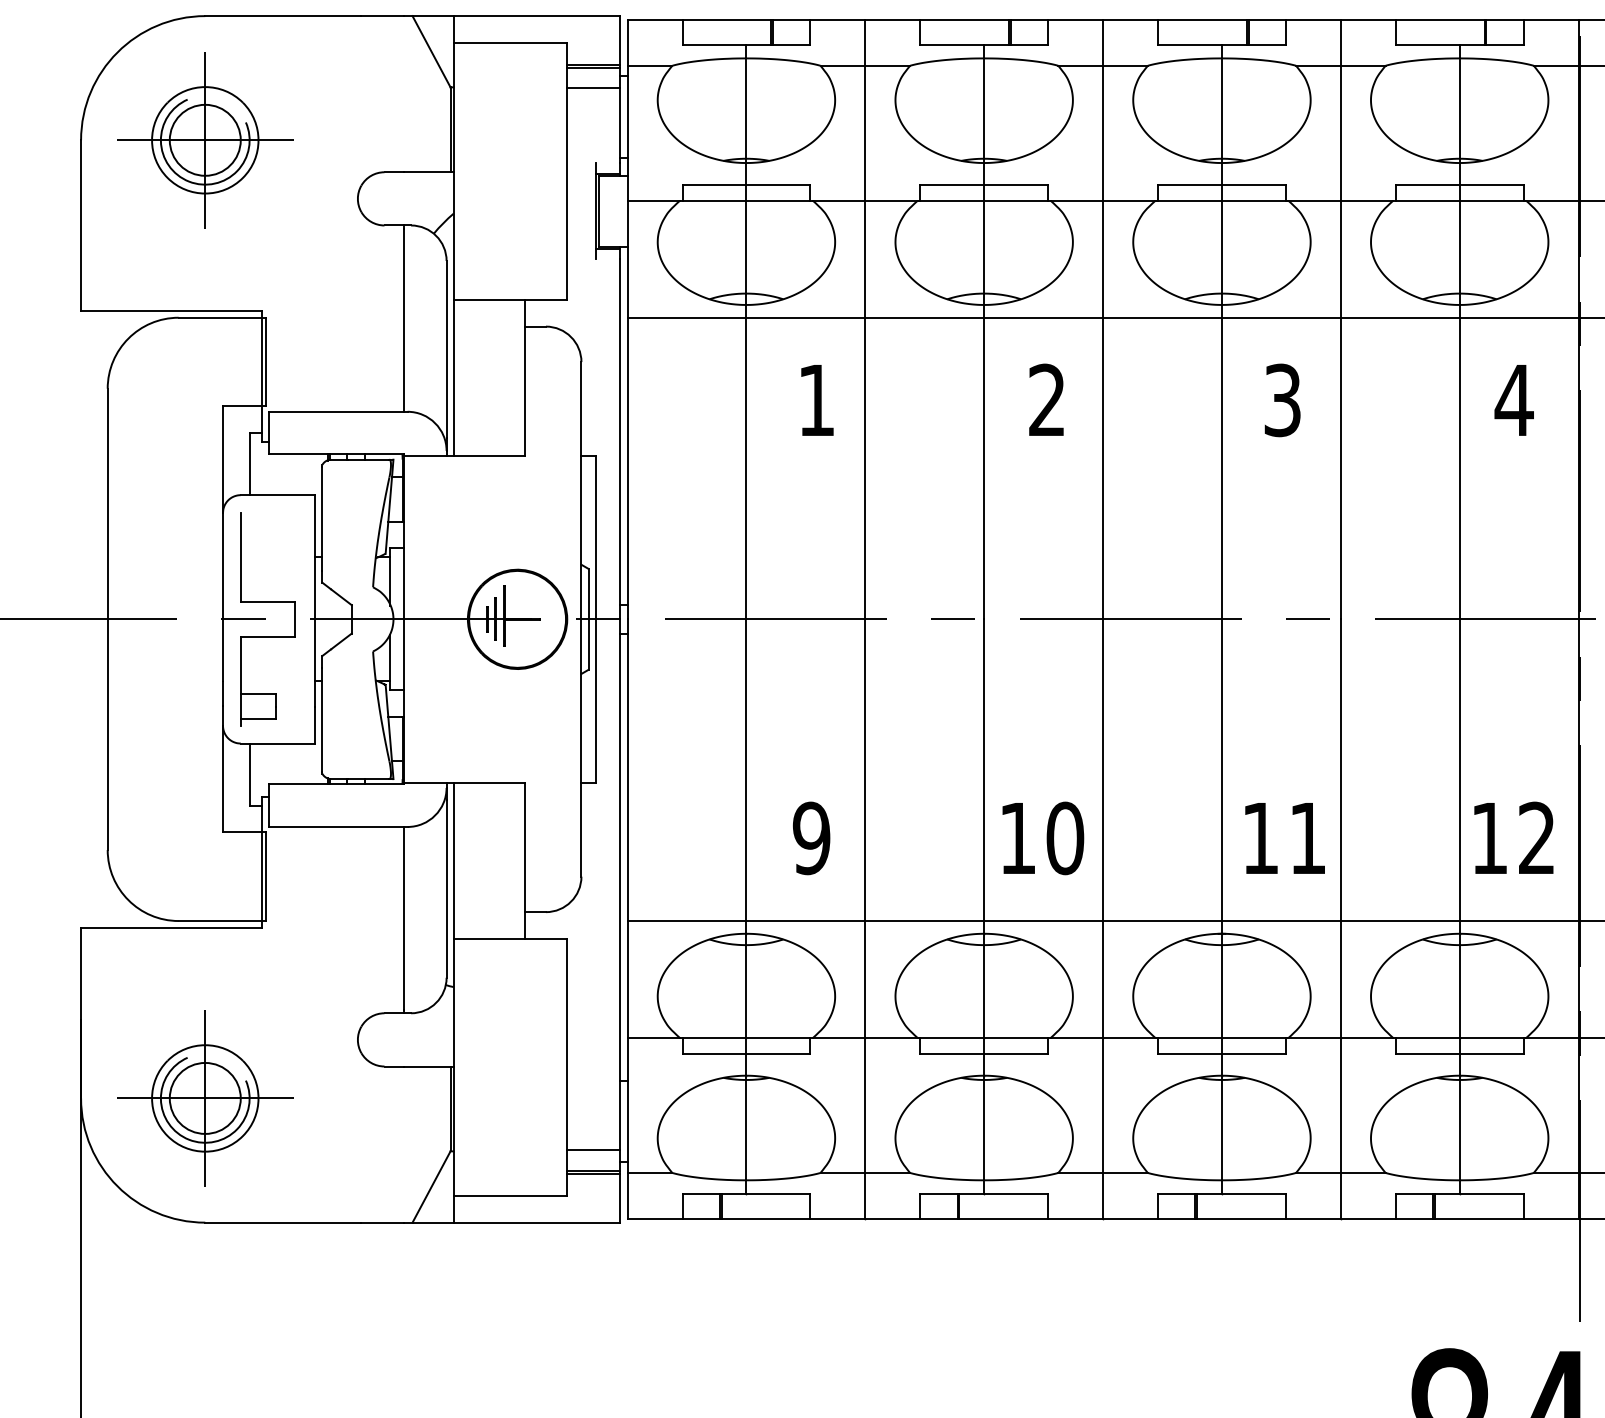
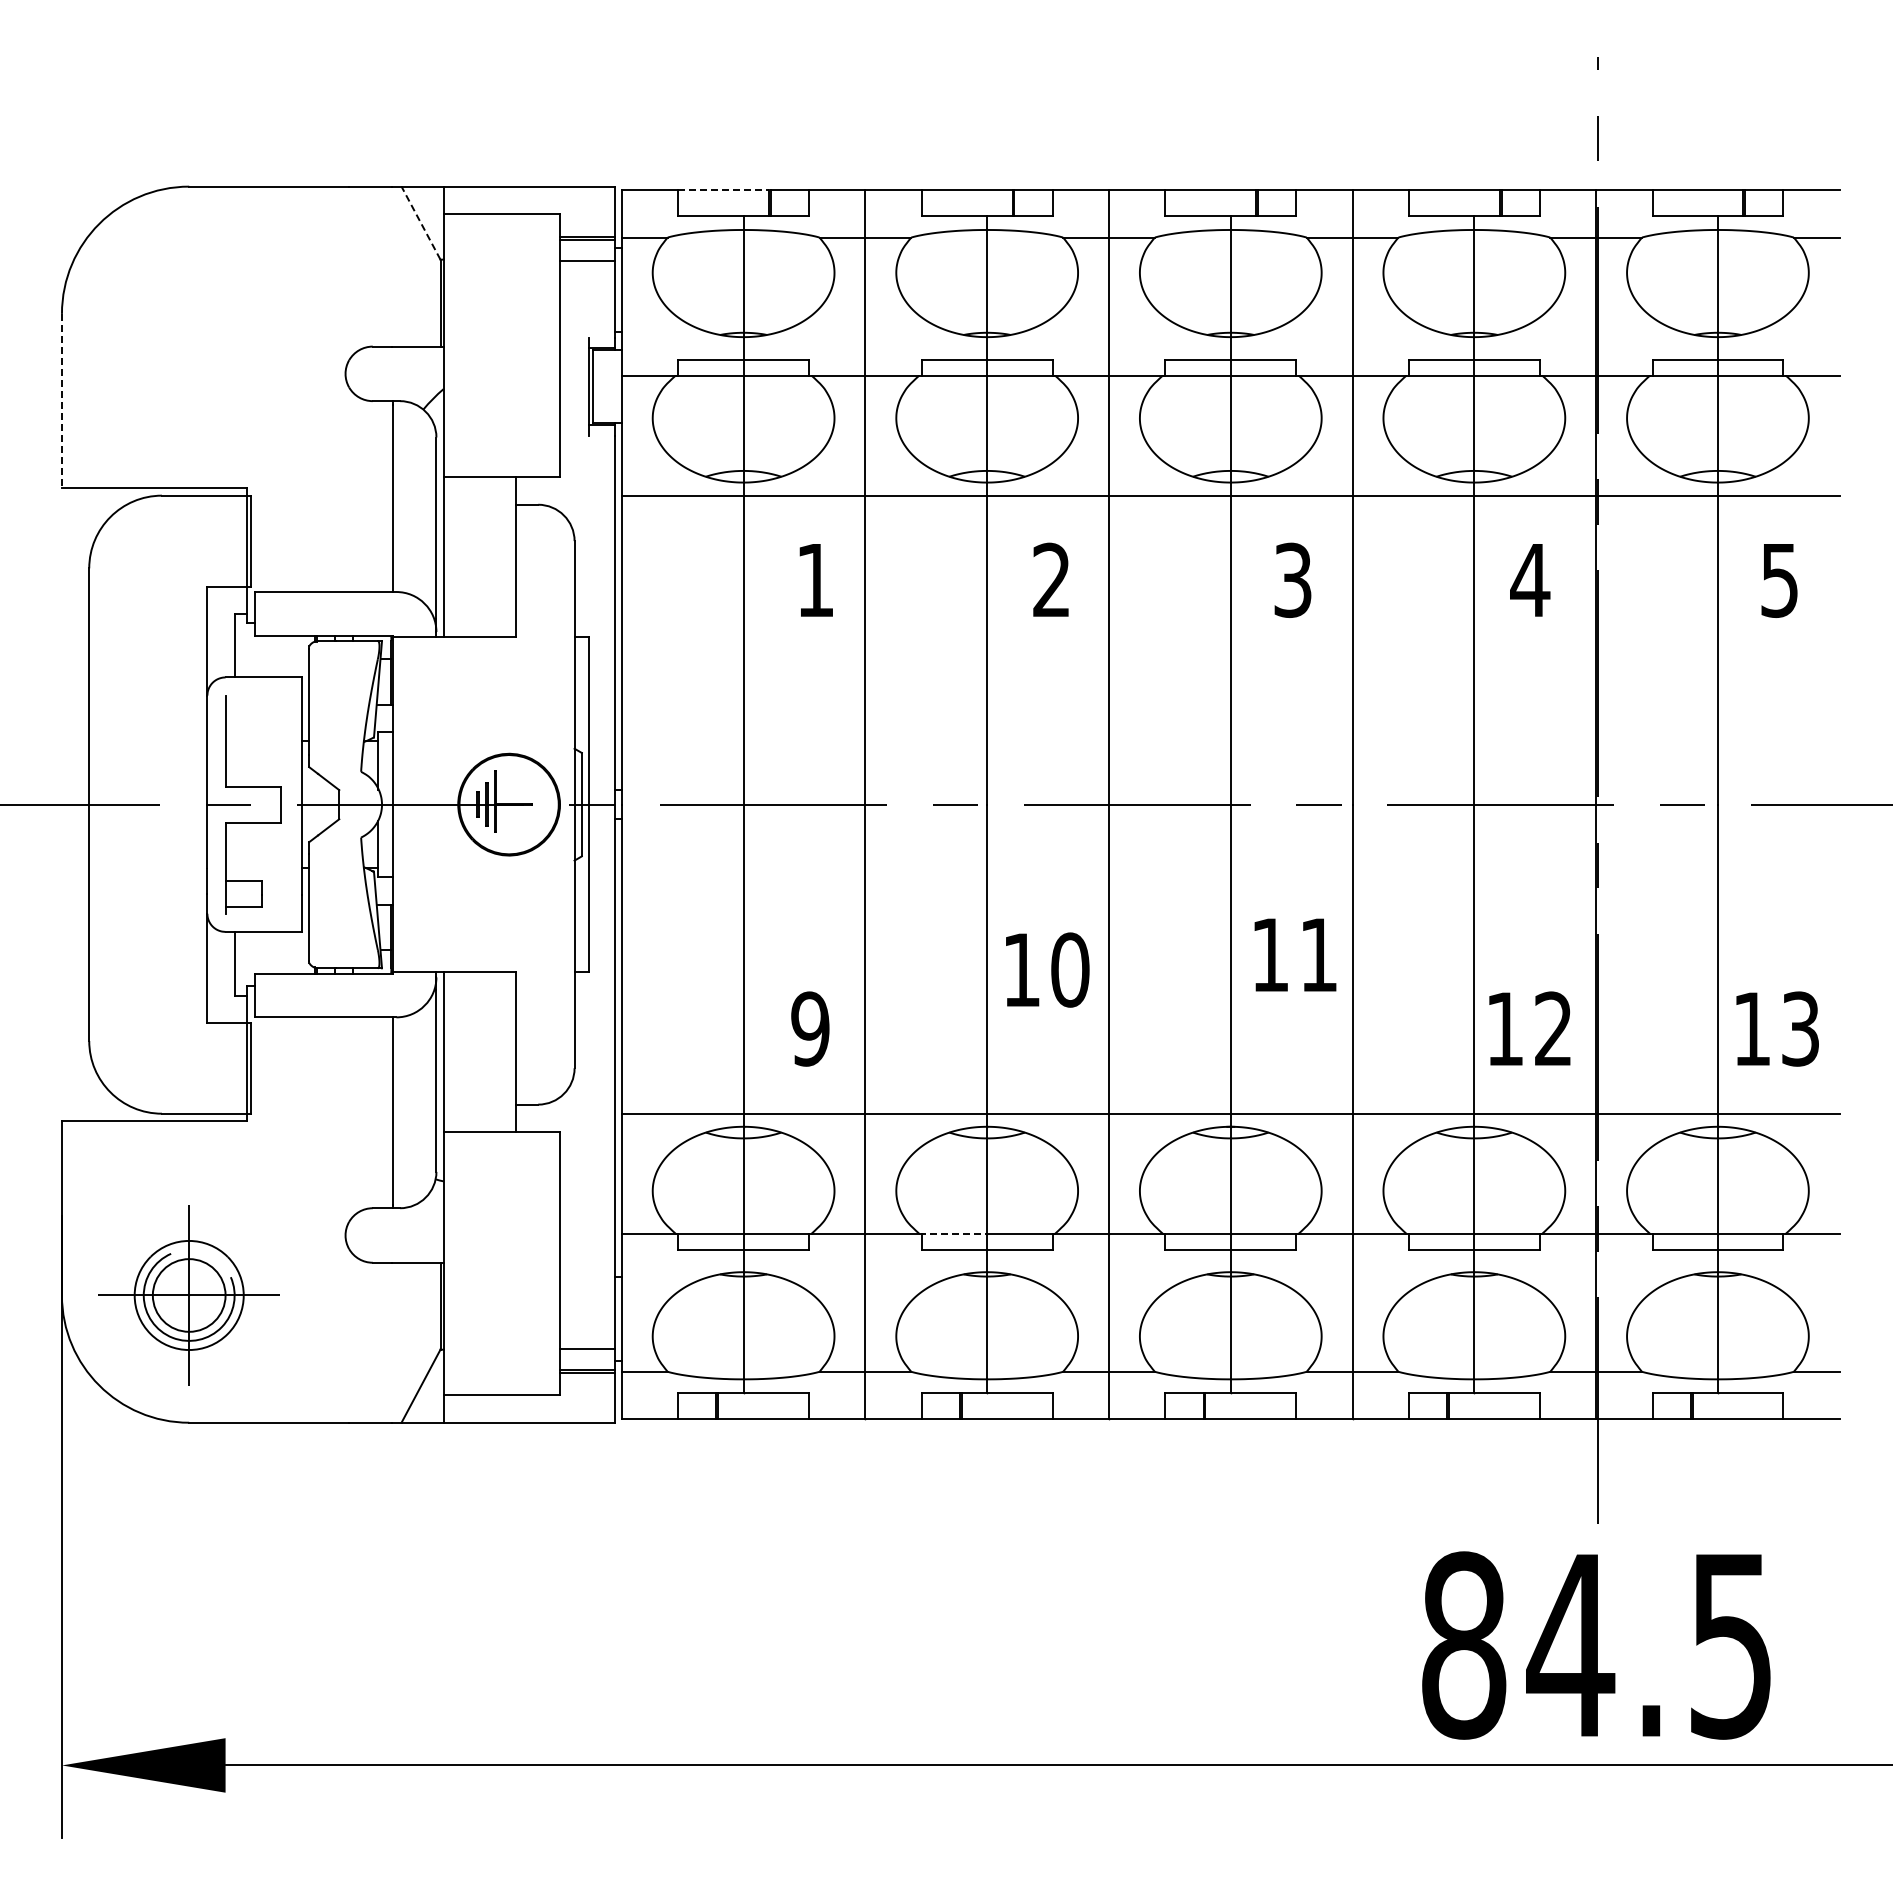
line: (727, 19) -> (724, 190), solid -> dashed
line: (431, 51) -> (420, 222), solid -> dashed
part: (204, 139) -> (188, 313), removed
line: (80, 225) -> (61, 401), solid -> dashed
text: (1043, 837) -> (1047, 969), moved
text: (1285, 837) -> (1295, 954), moved
line: (951, 1037) -> (953, 1233), solid -> dashed

